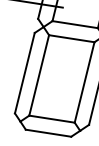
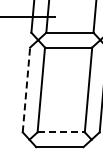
line: (24, 72) -> (26, 89), solid -> dashed
line: (52, 119) -> (61, 132), solid -> dashed

